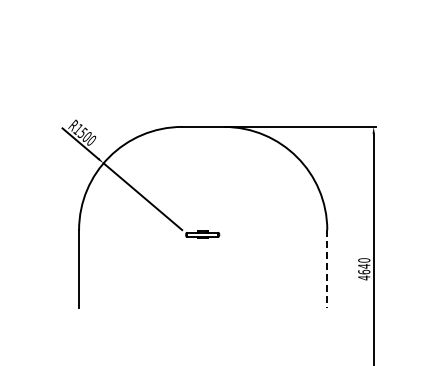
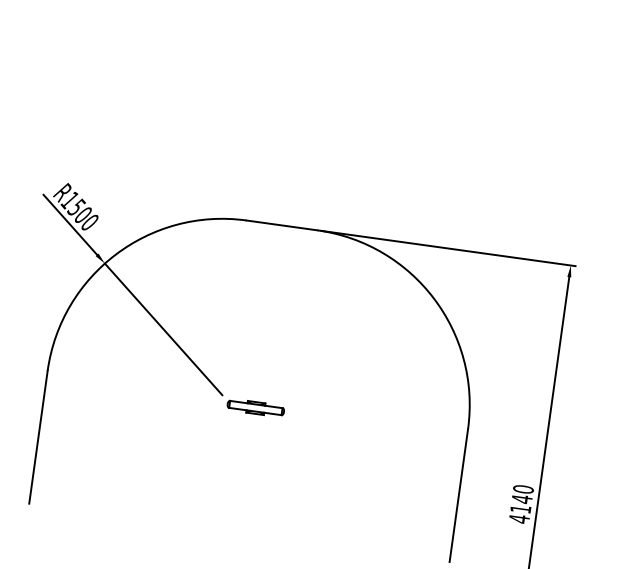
line: (327, 269) -> (459, 496), dashed -> solid
text: (364, 271) -> (521, 508), 4640 -> 4140

